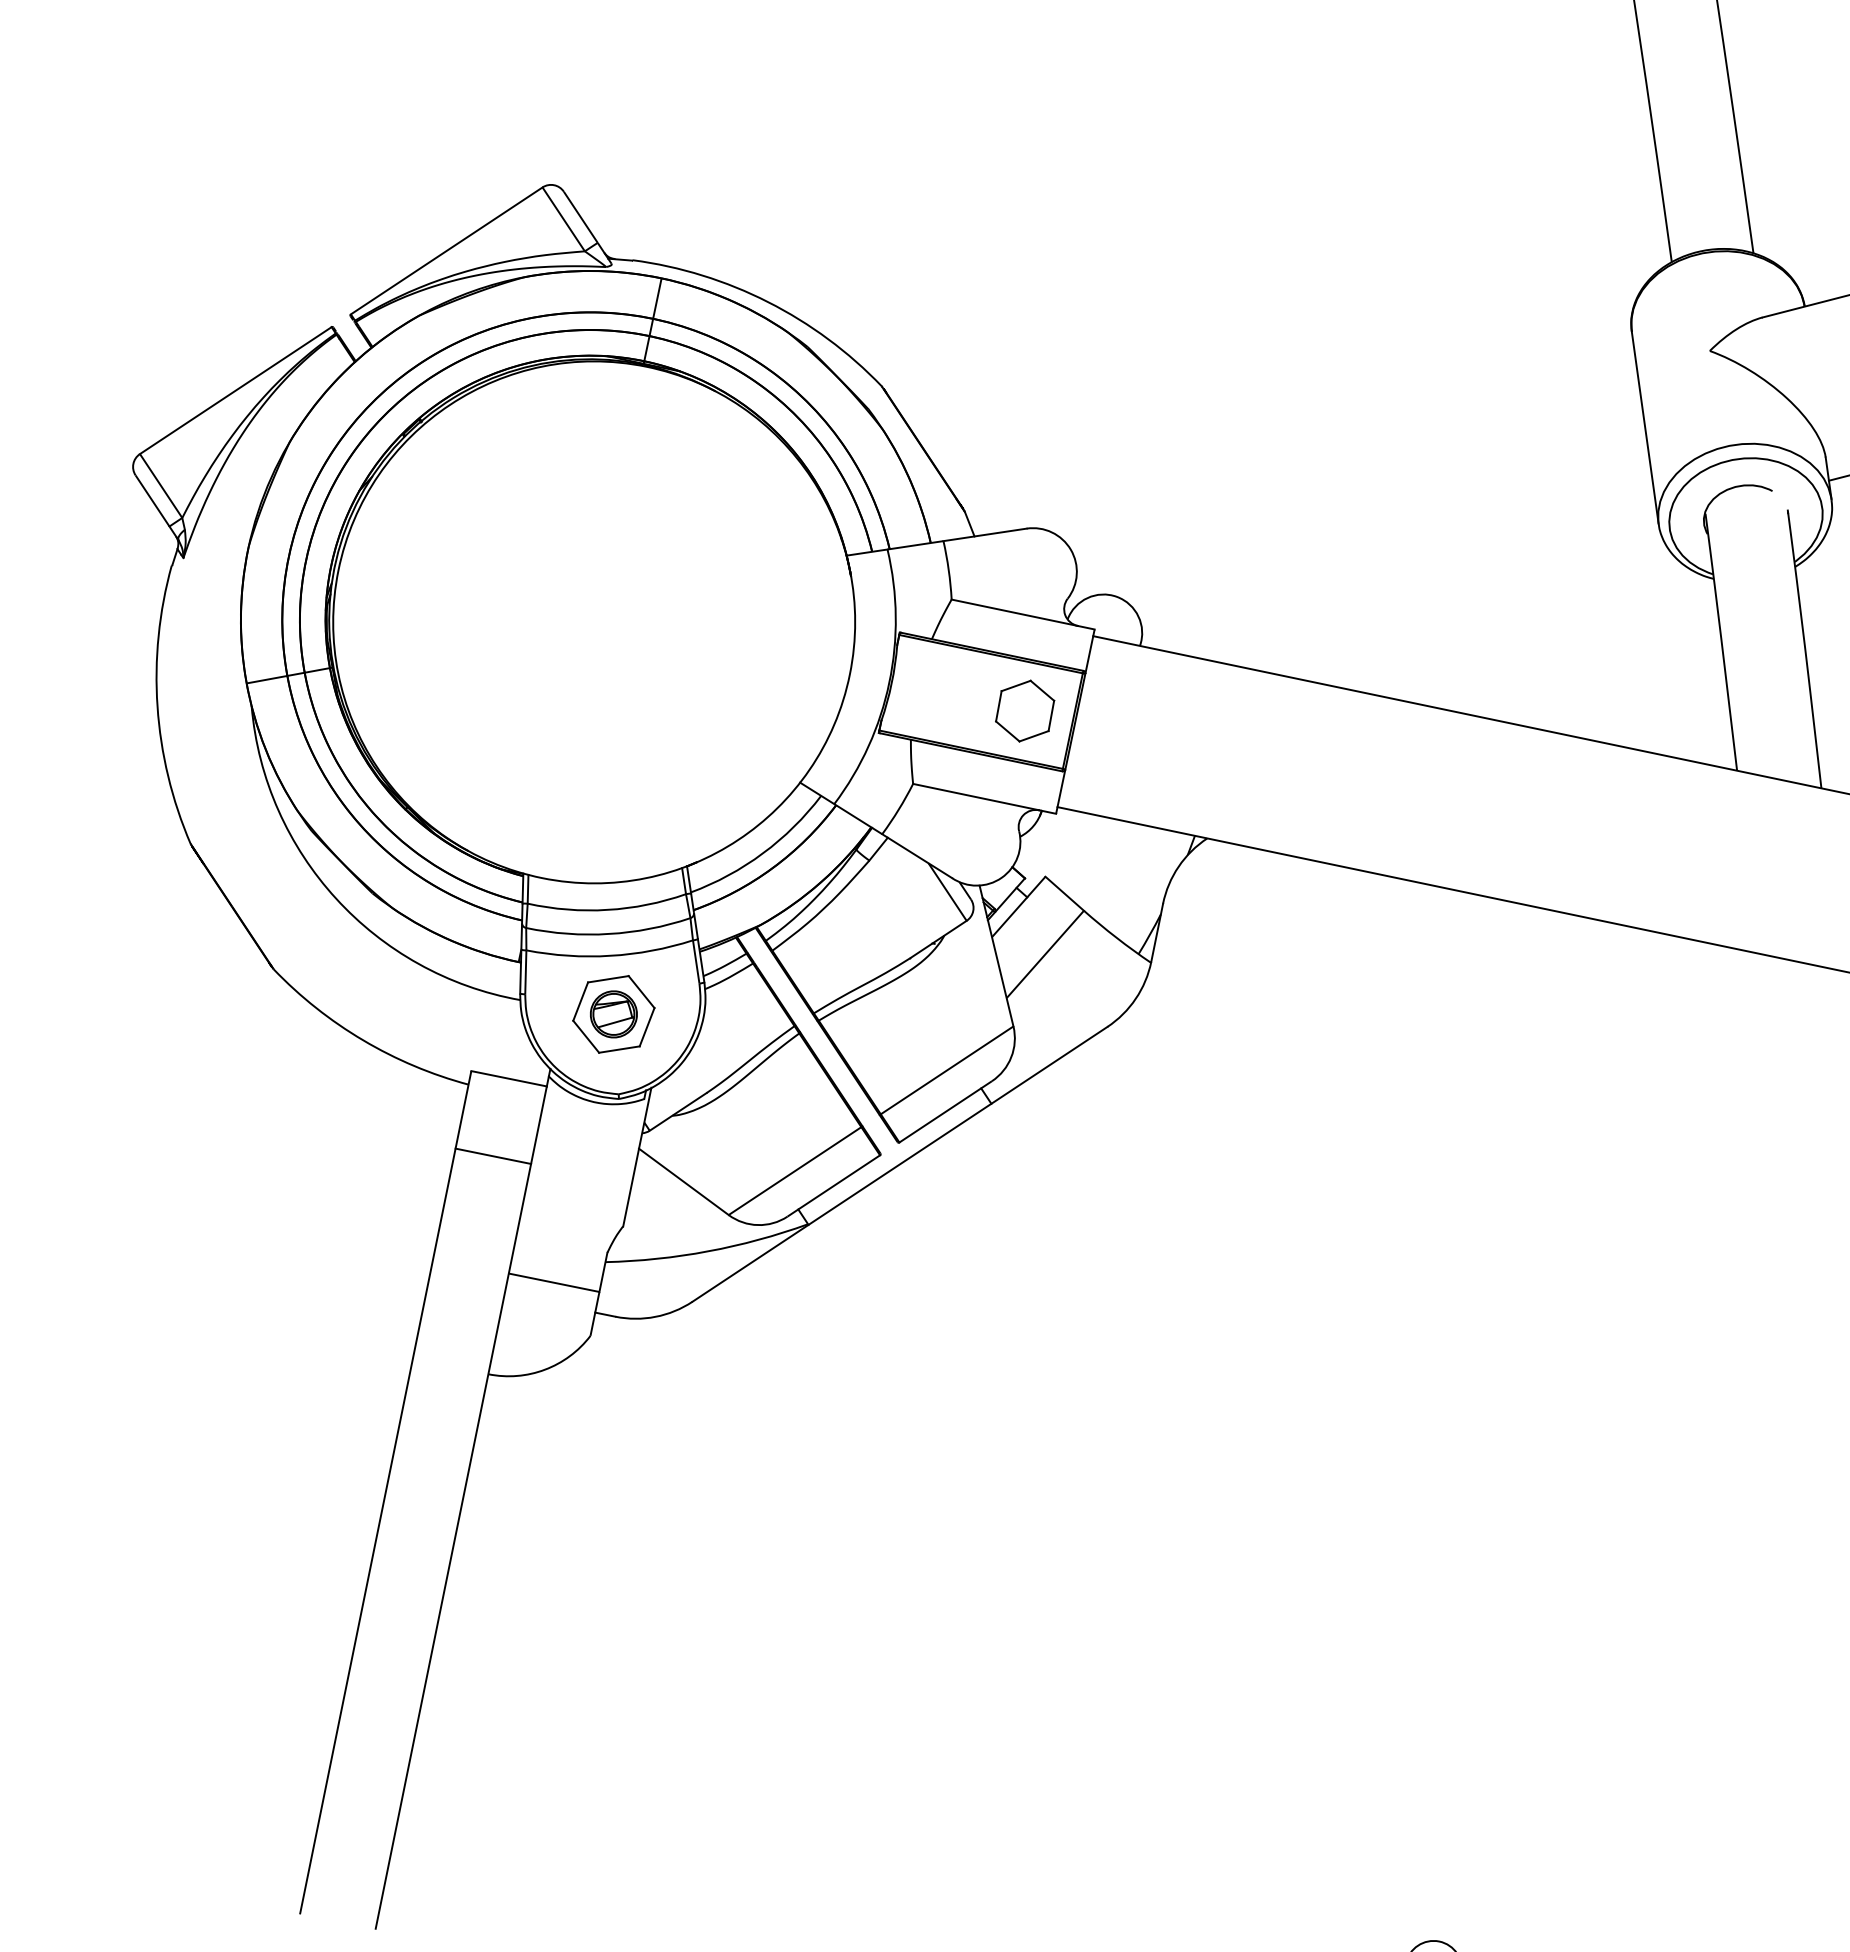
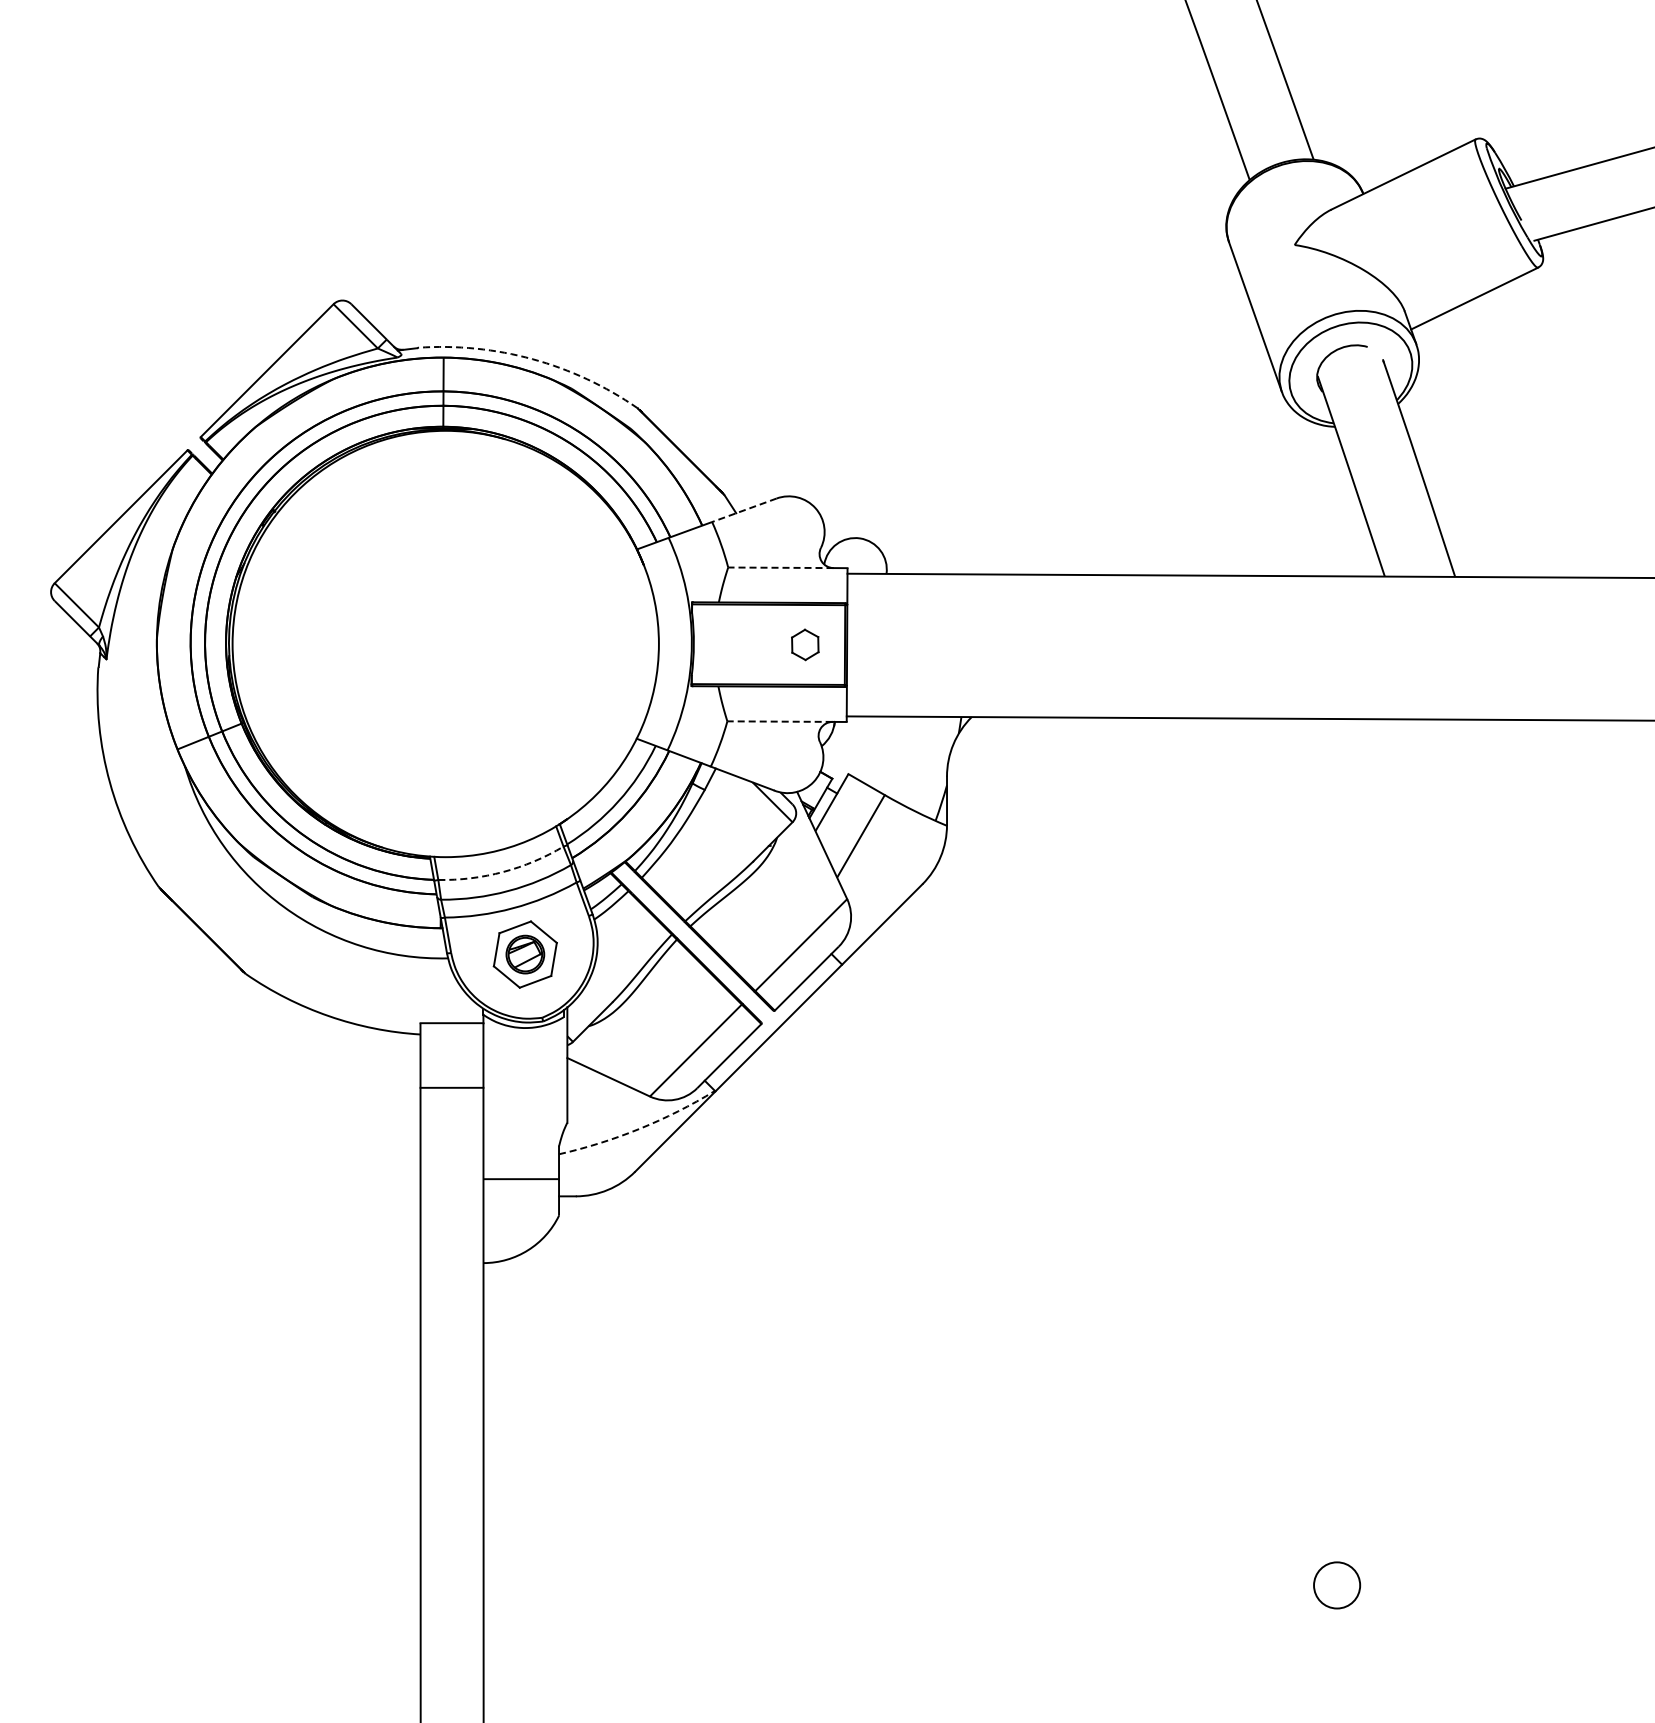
arc: (767, 302) -> (532, 359), solid -> dashed
line: (983, 534) -> (743, 510), solid -> dashed
line: (1014, 612) -> (780, 567), solid -> dashed
part: (1025, 710) -> (805, 644), size x0.6
line: (976, 797) -> (780, 721), solid -> dashed
arc: (607, 910) -> (503, 872), solid -> dashed
arc: (708, 1250) -> (639, 1128), solid -> dashed

